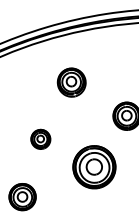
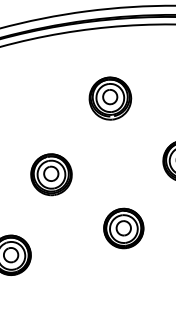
part: (40, 139) -> (51, 174), size x1.43
part: (94, 167) -> (123, 228), size x0.62

